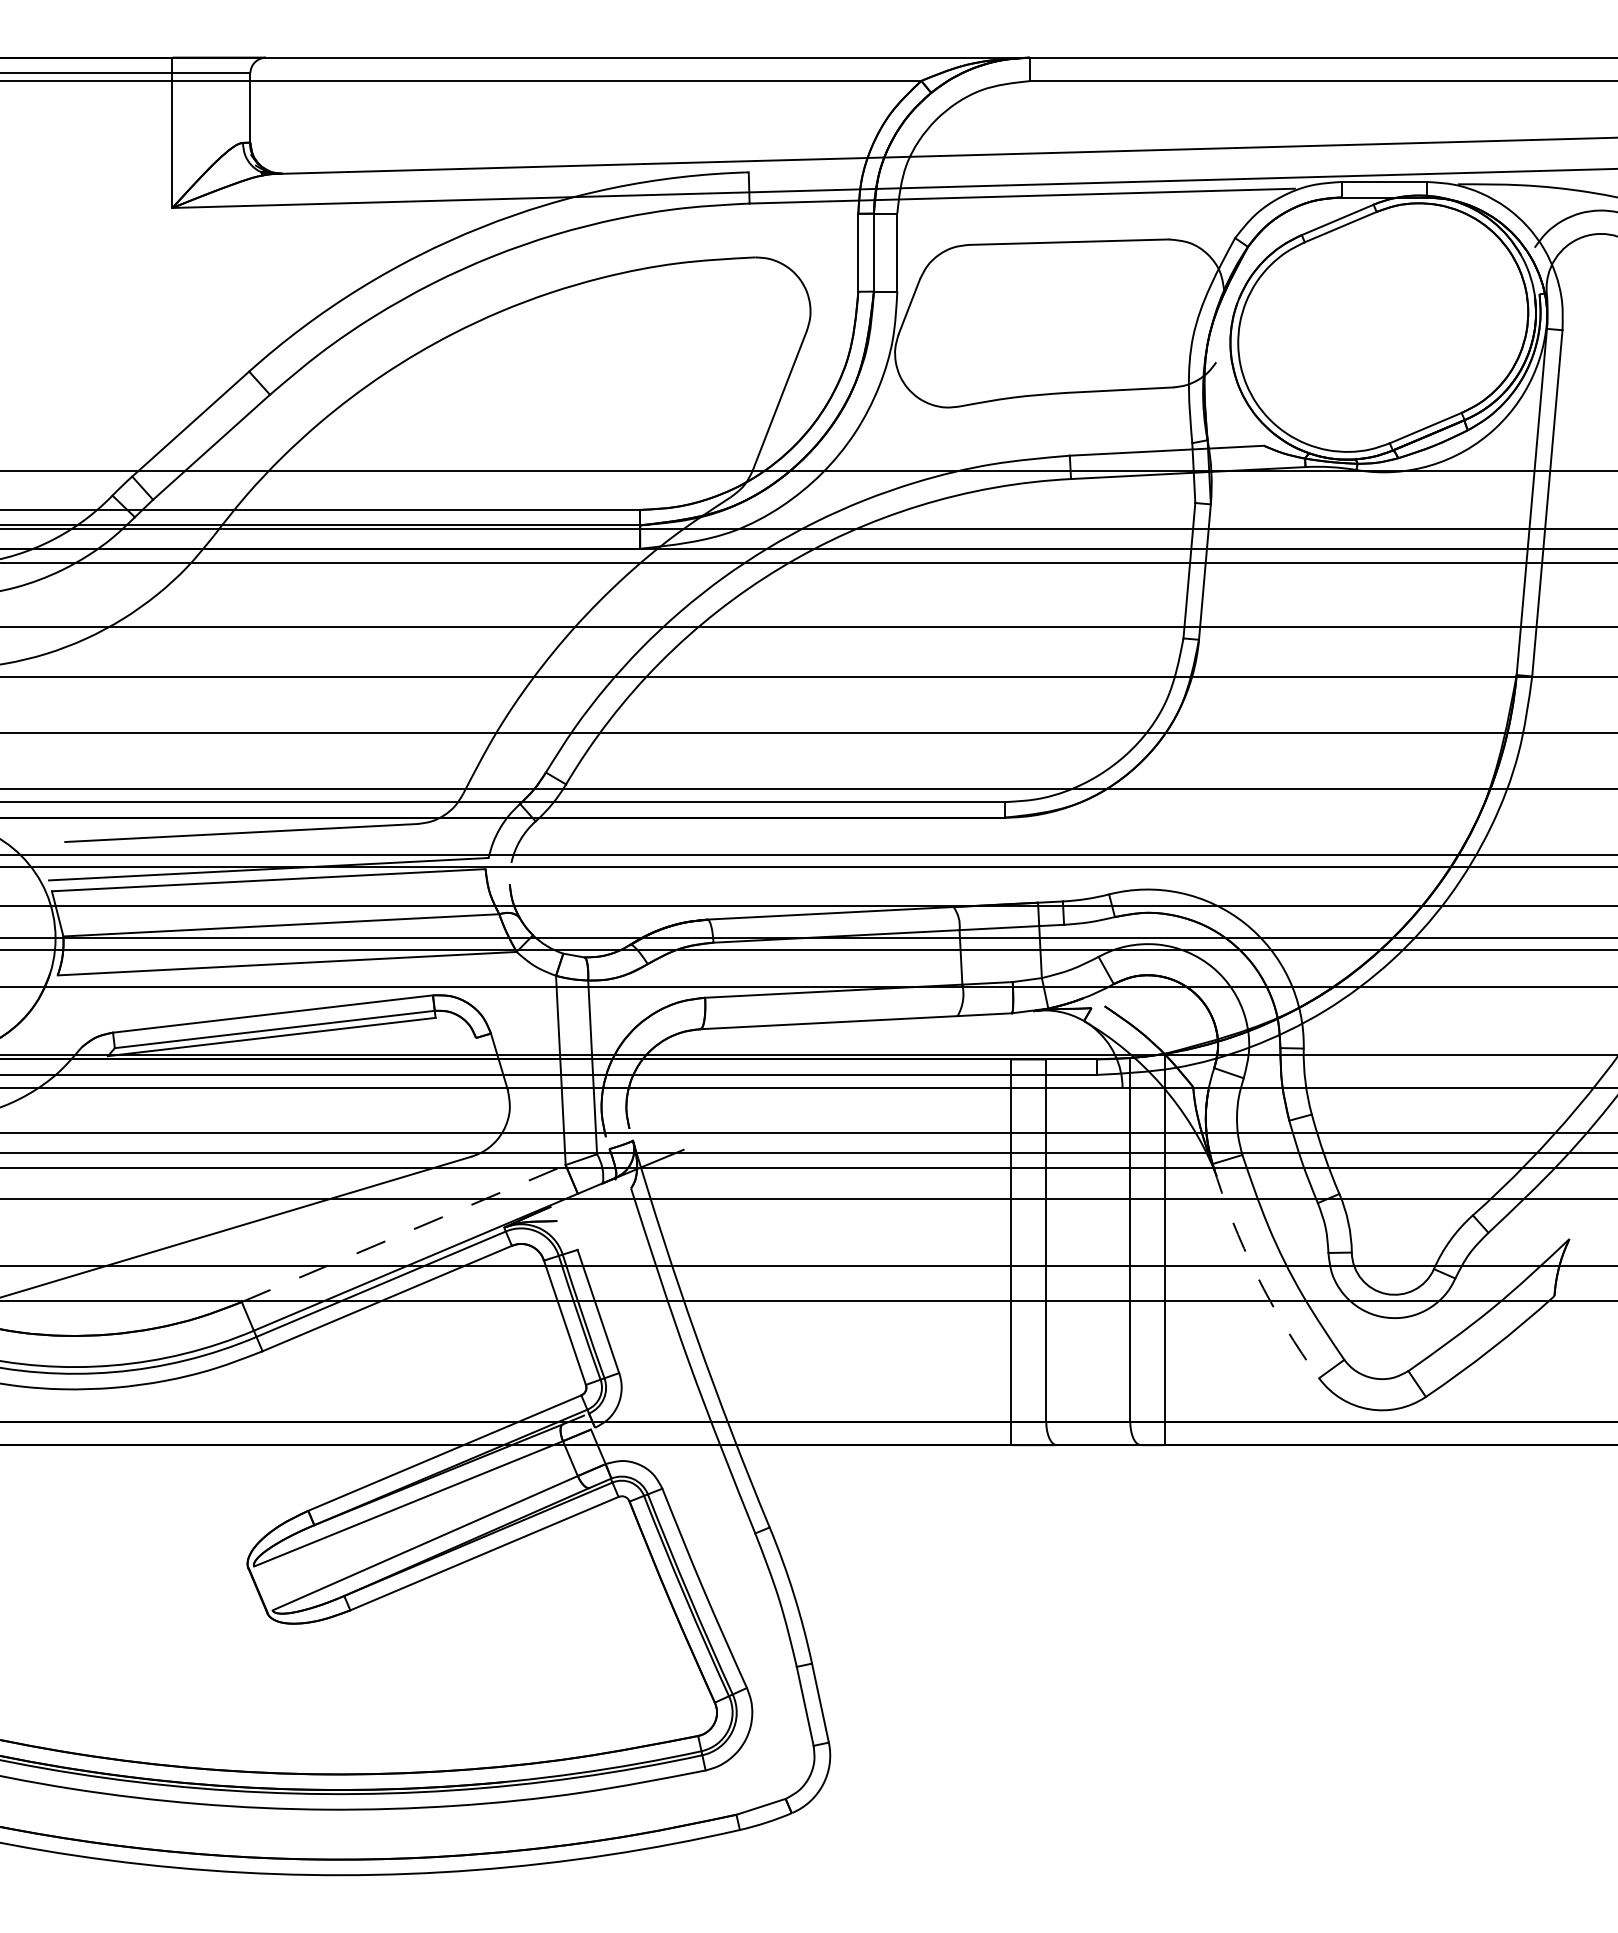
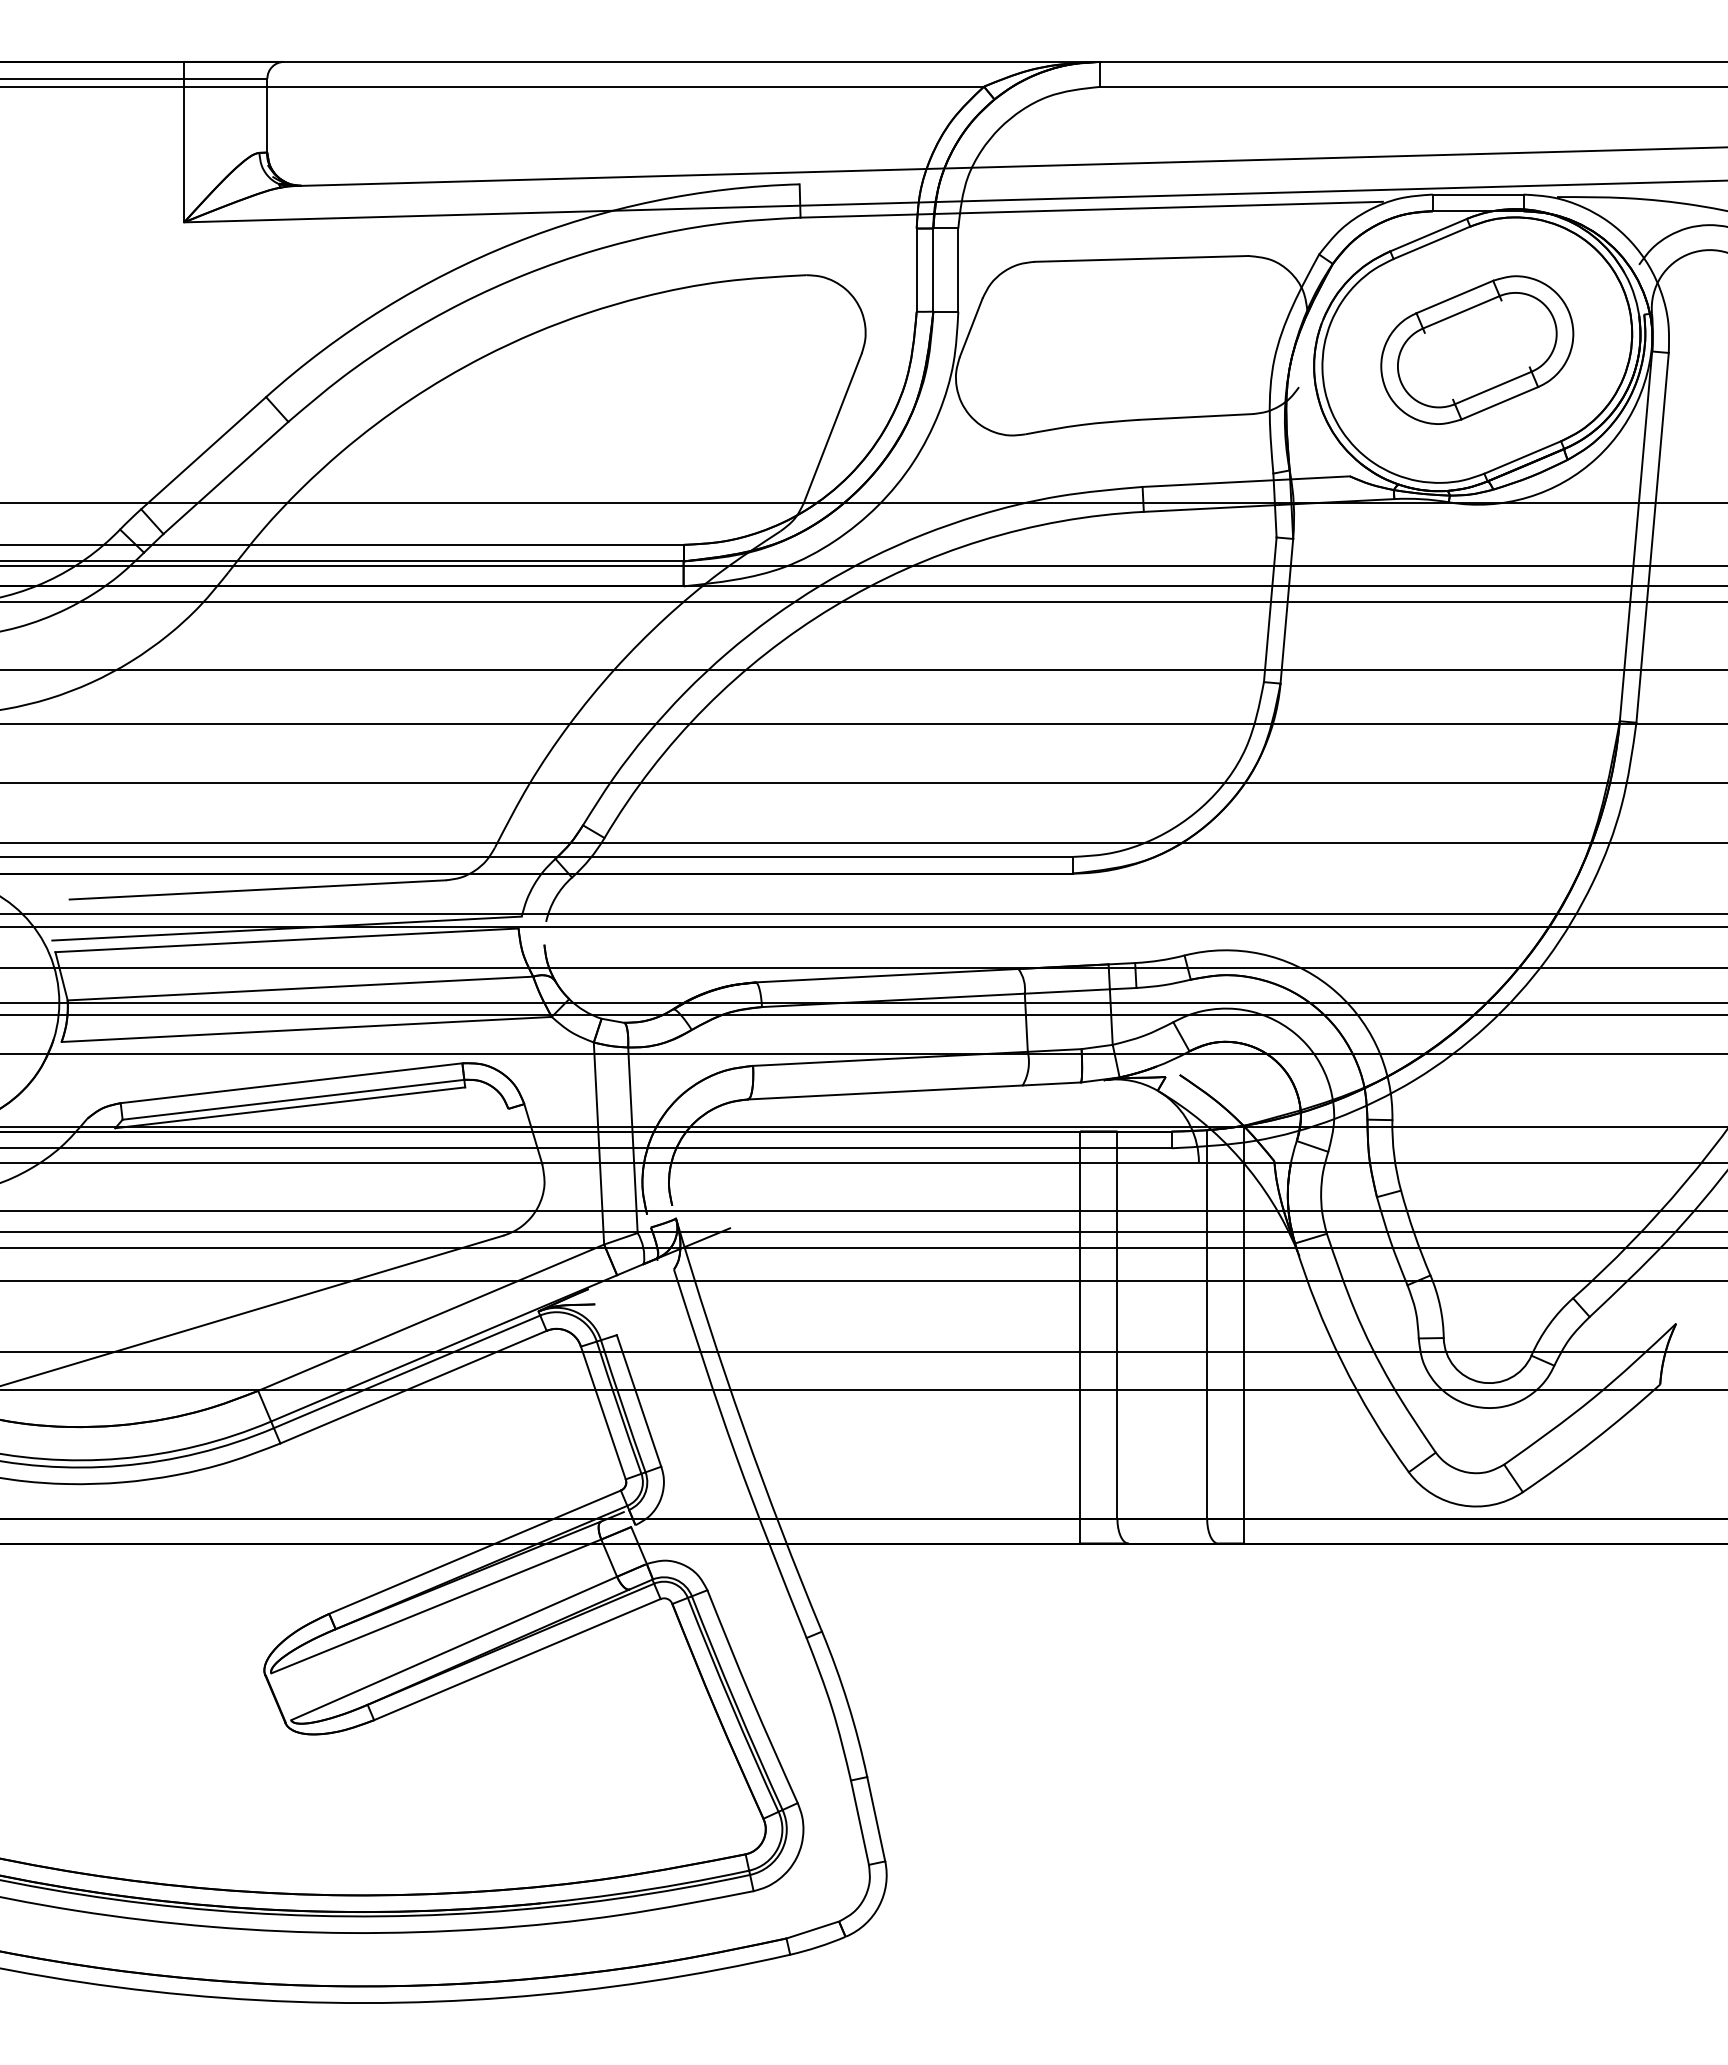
part: (1383, 327) -> (1477, 349), added
line: (404, 1233) -> (431, 1317), dashed -> solid
arc: (1257, 1275) -> (1342, 1362), dashed -> solid

